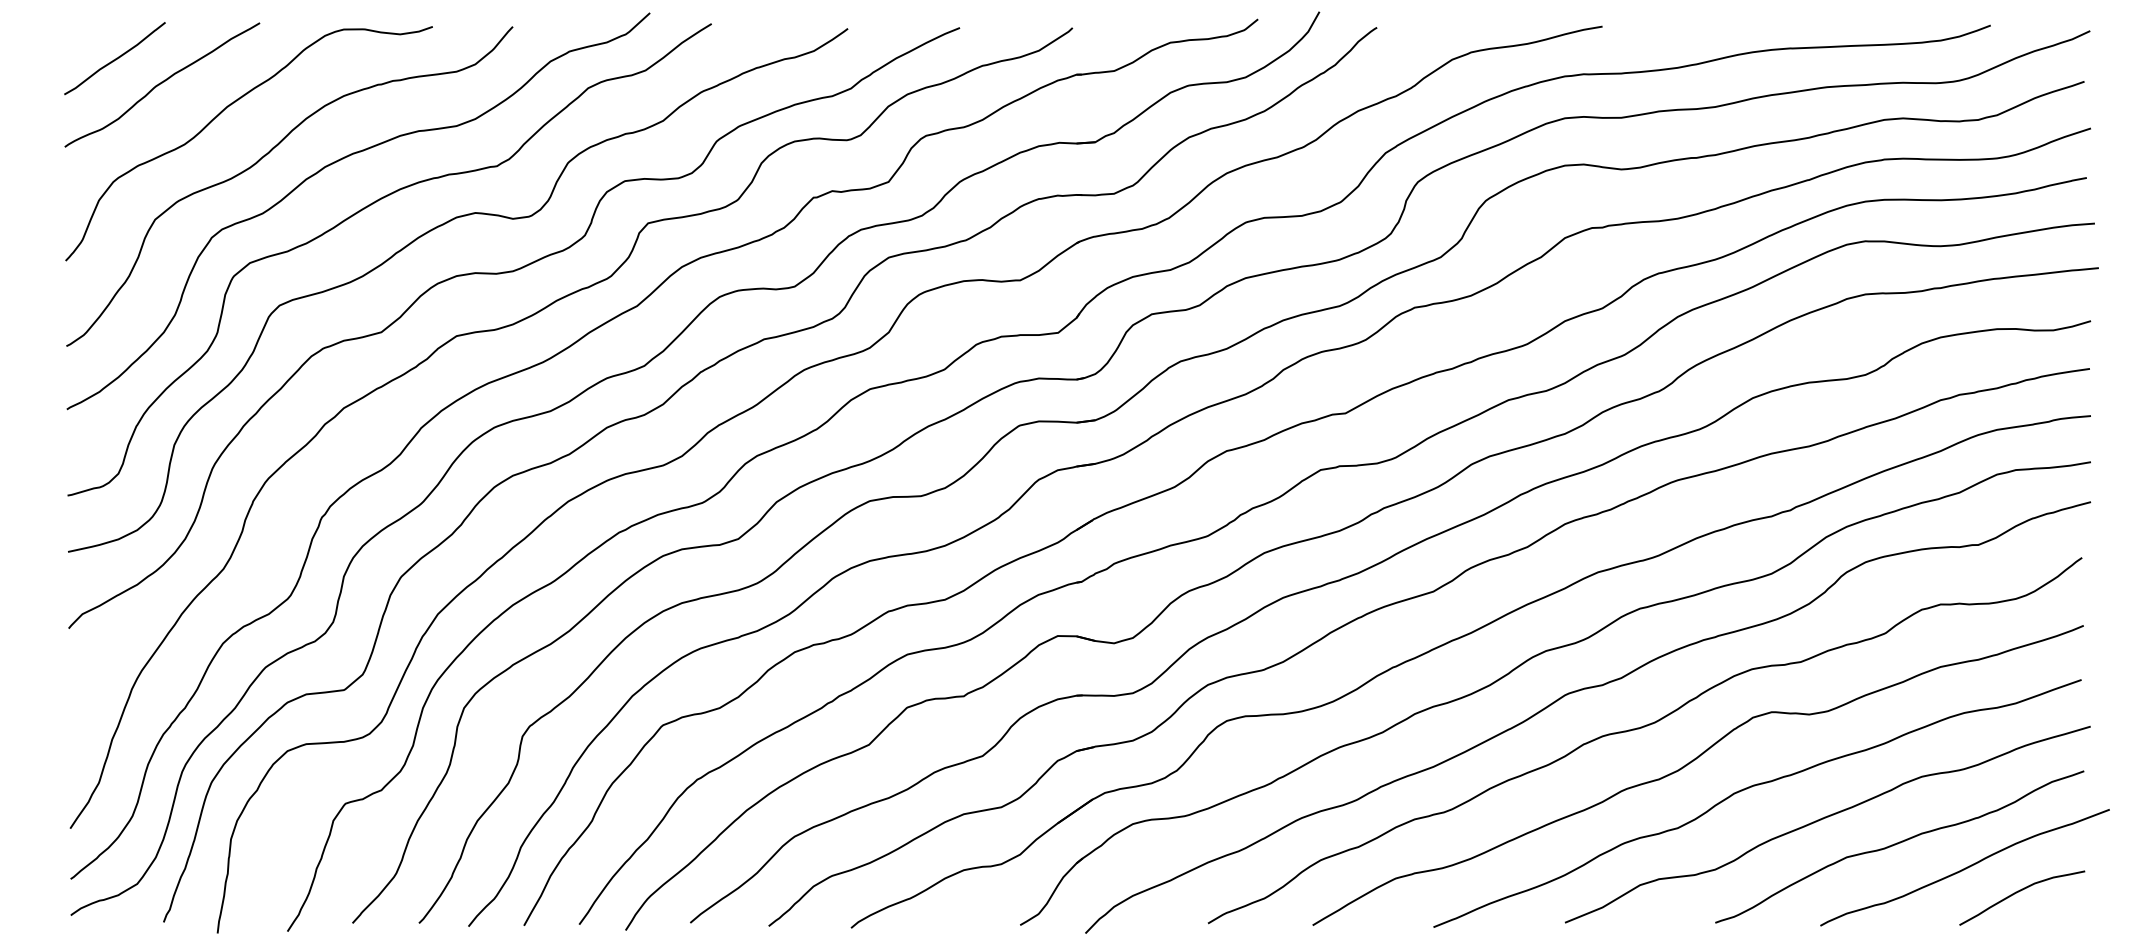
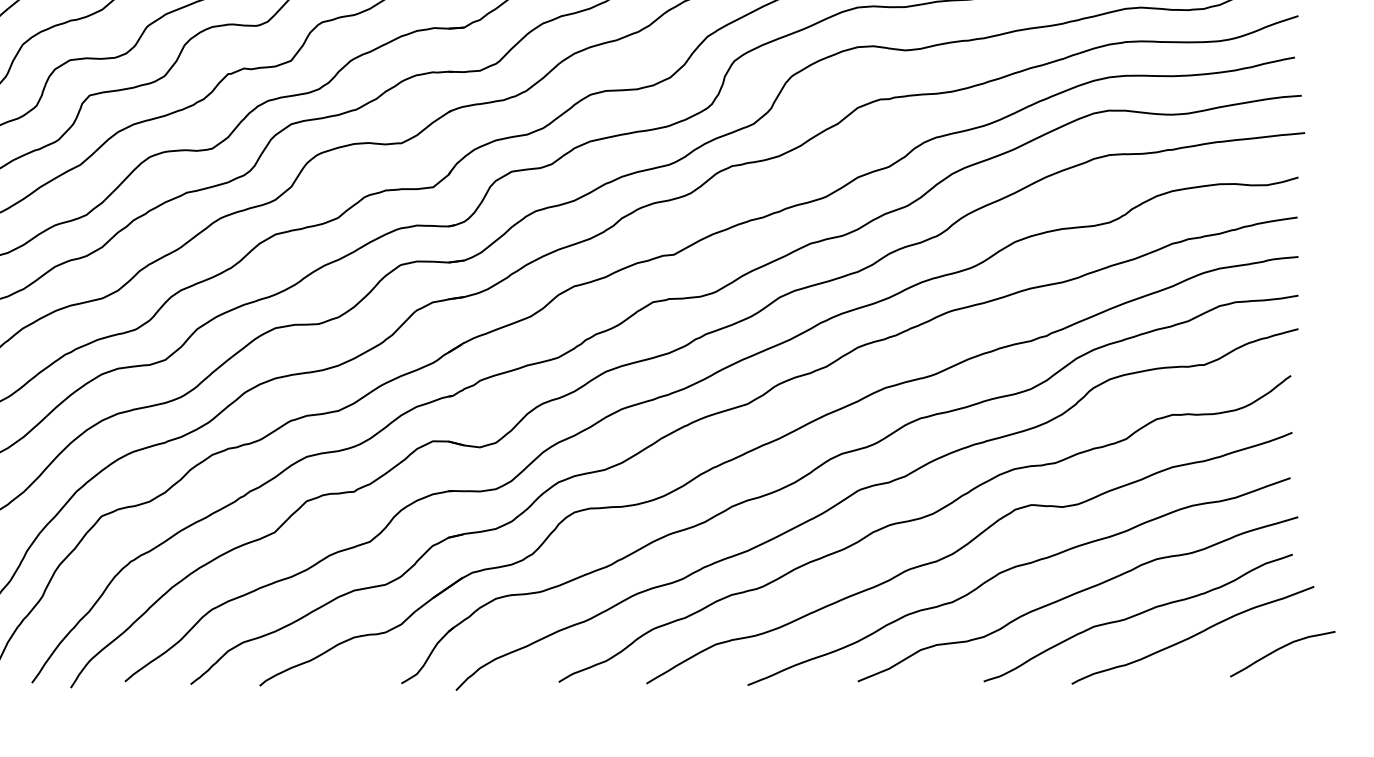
curve: (2020, 891) -> (1281, 648), moved

